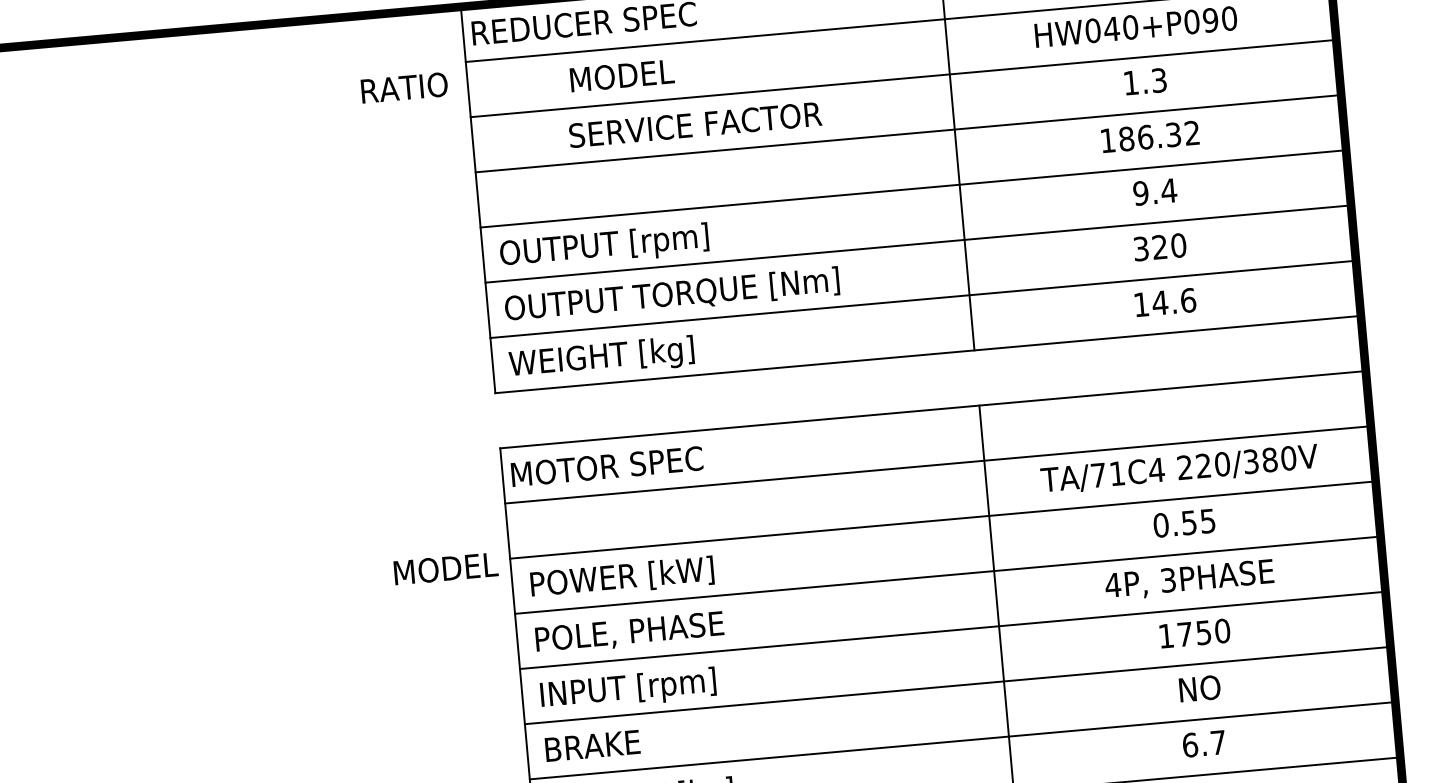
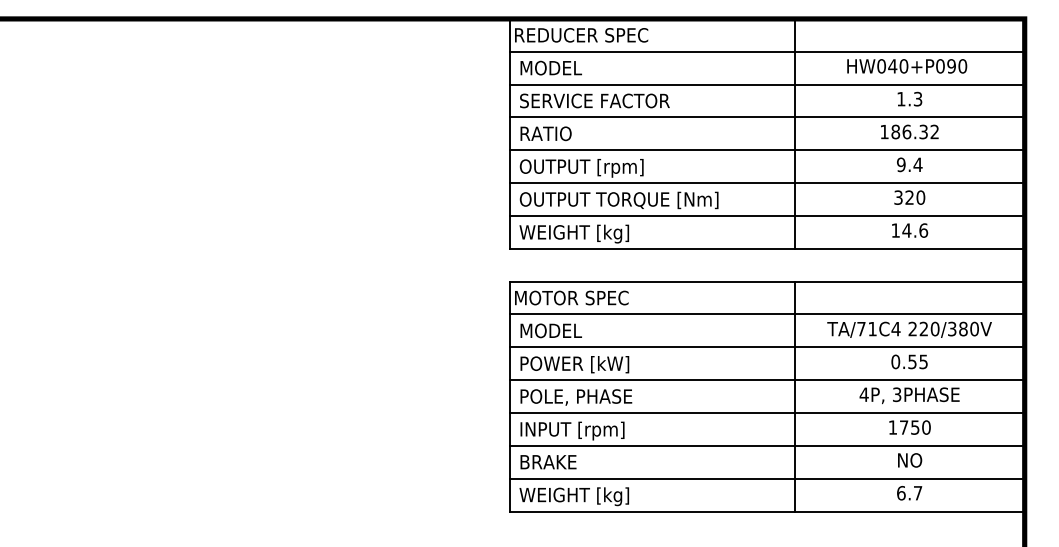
text: (620, 74) -> (550, 67), moved
text: (403, 87) -> (545, 133), moved
text: (694, 124) -> (594, 100), moved
text: (444, 568) -> (550, 330), moved

